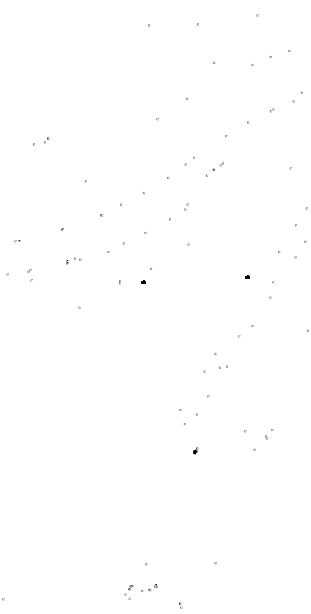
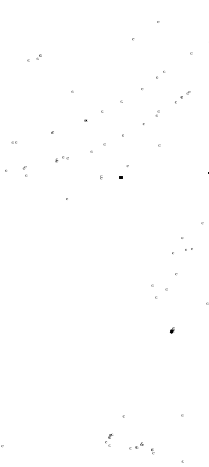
part: (214, 169) -> (182, 97), moved
part: (195, 450) -> (172, 330), moved
part: (149, 587) -> (136, 445), moved

